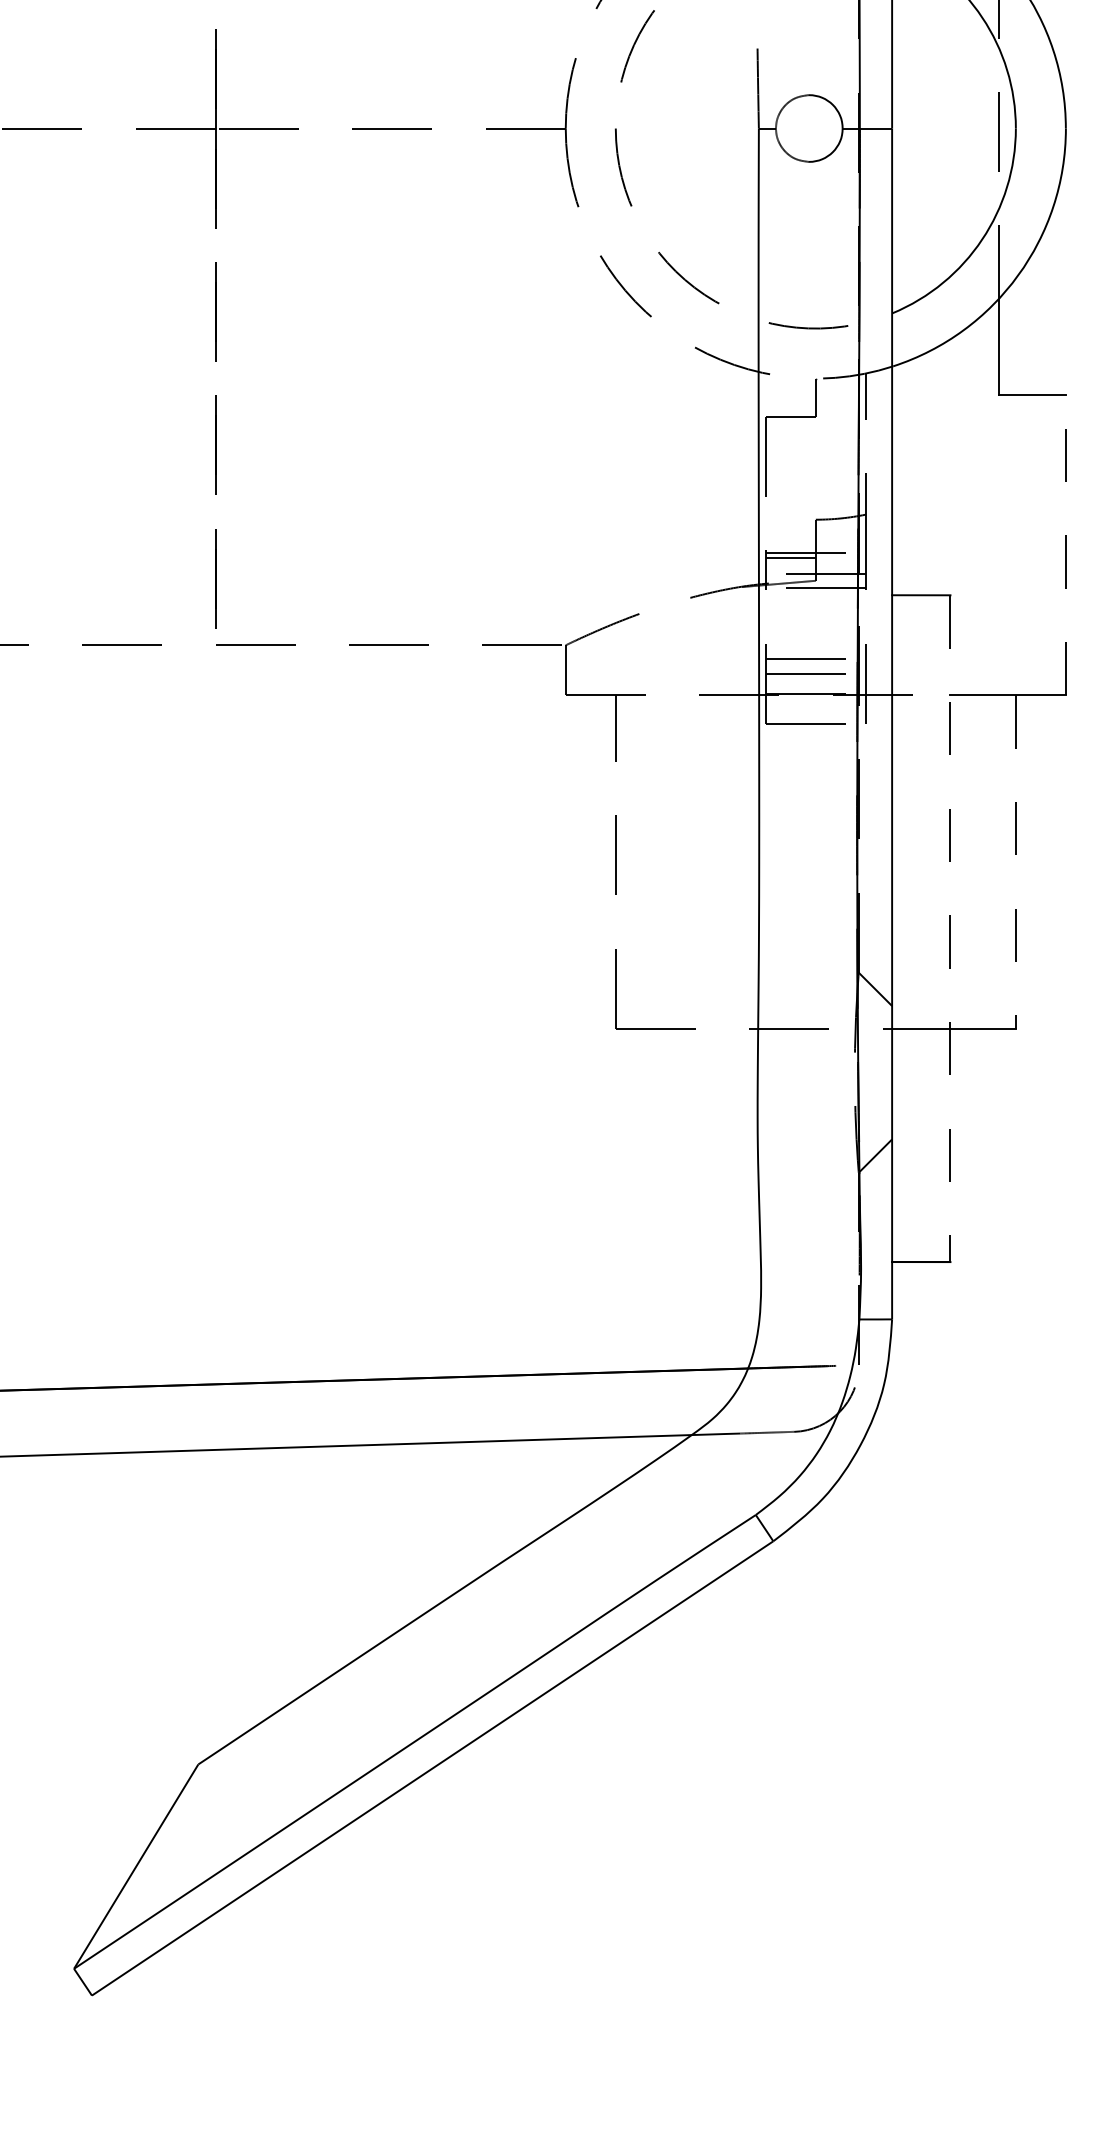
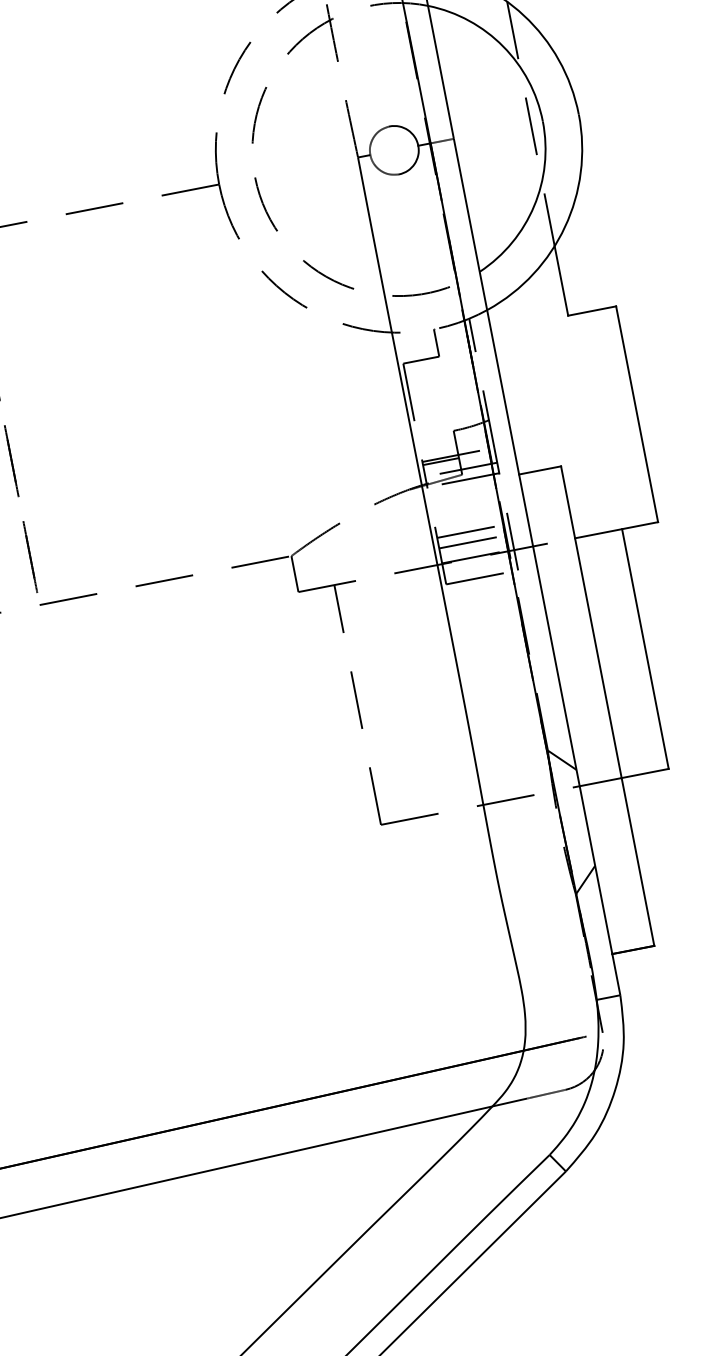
line: (1065, 544) -> (636, 413), dashed -> solid
line: (1015, 862) -> (645, 649), dashed -> solid
line: (950, 929) -> (607, 706), dashed -> solid

